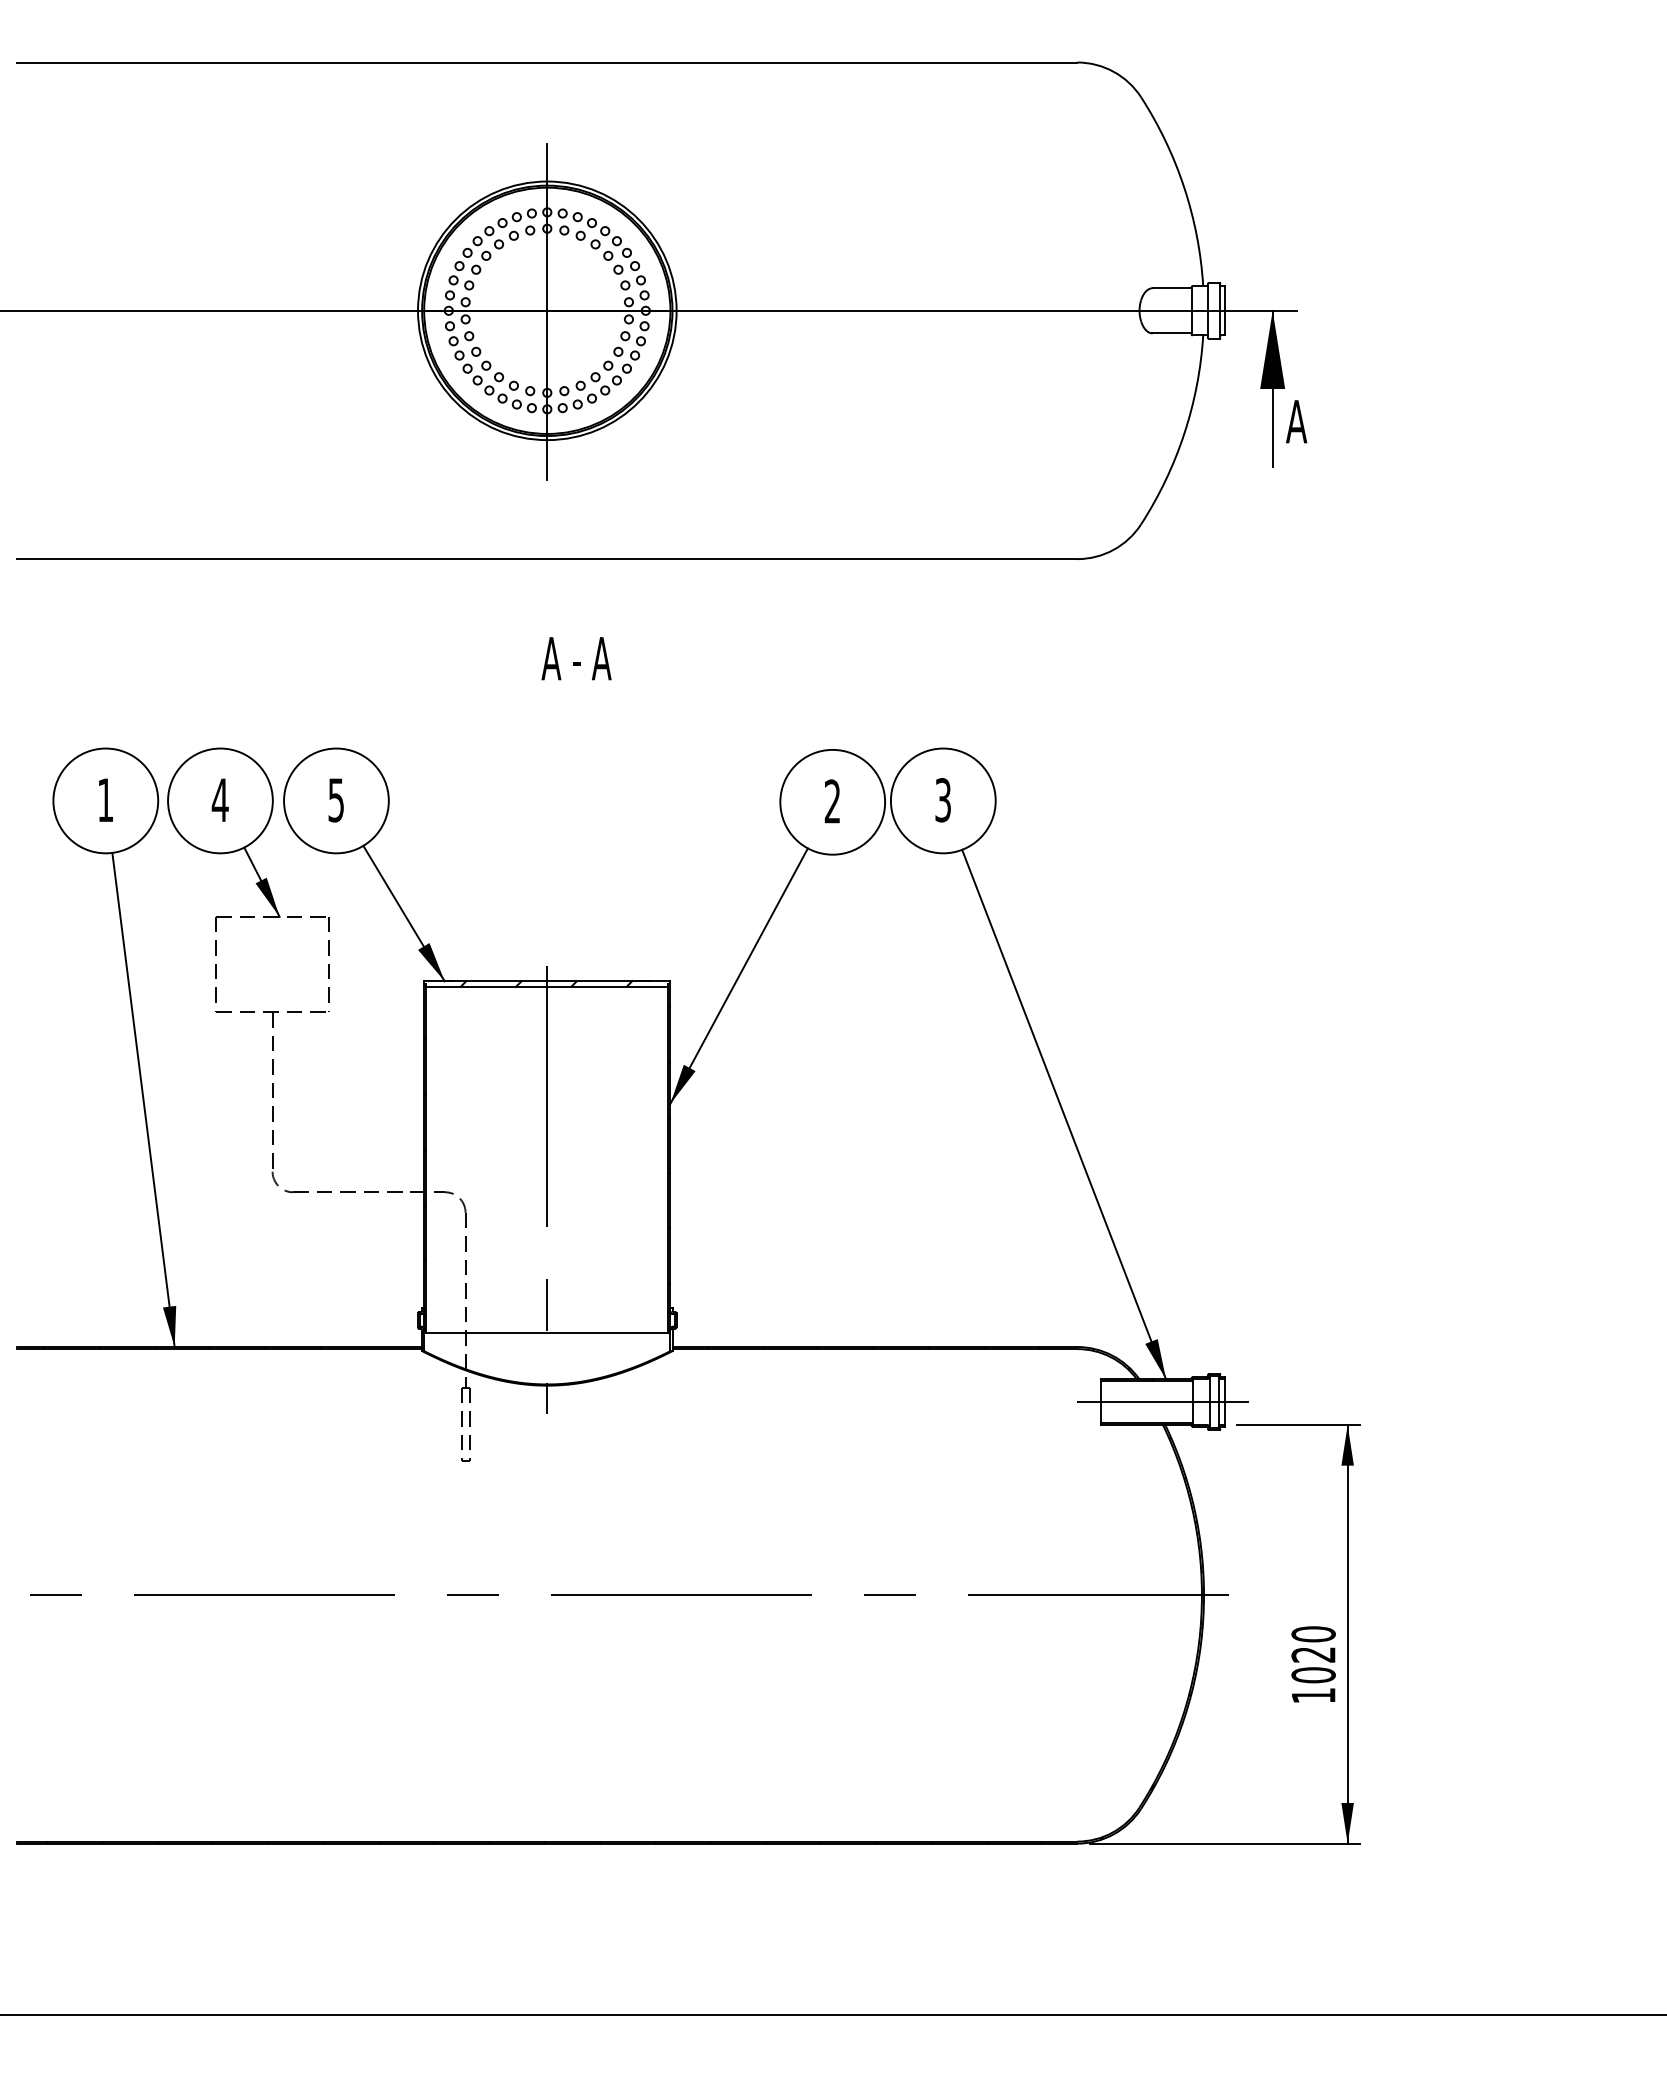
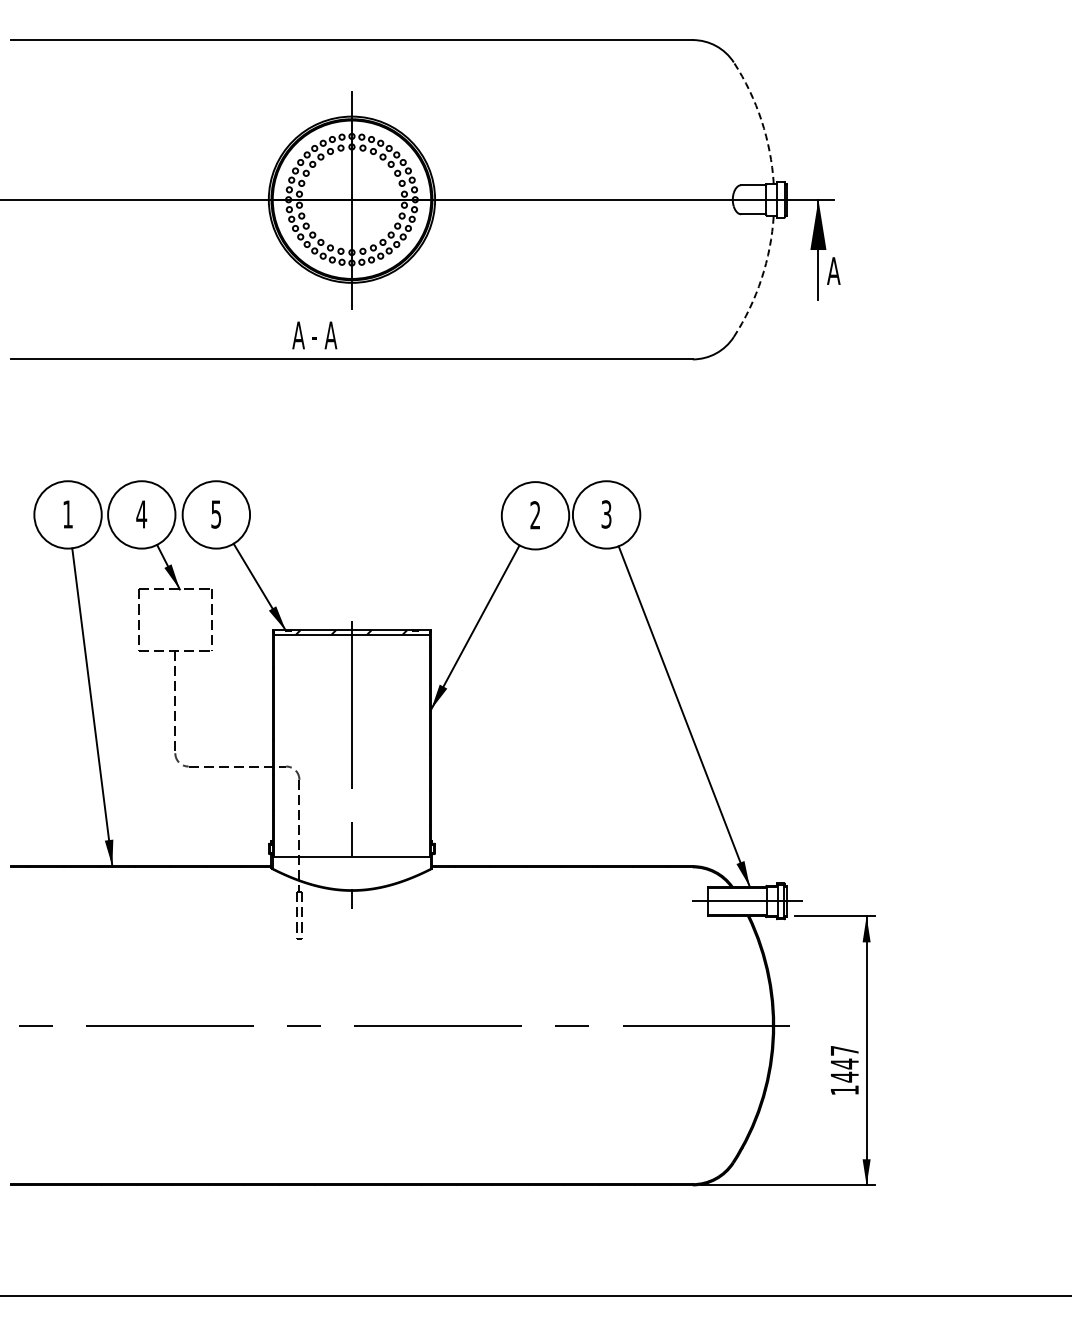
arc: (1184, 187) -> (761, 120), solid -> dashed
arc: (1184, 433) -> (761, 278), solid -> dashed
text: (576, 658) -> (314, 335), moved
text: (1313, 1654) -> (844, 1063), 1020 -> 1447

